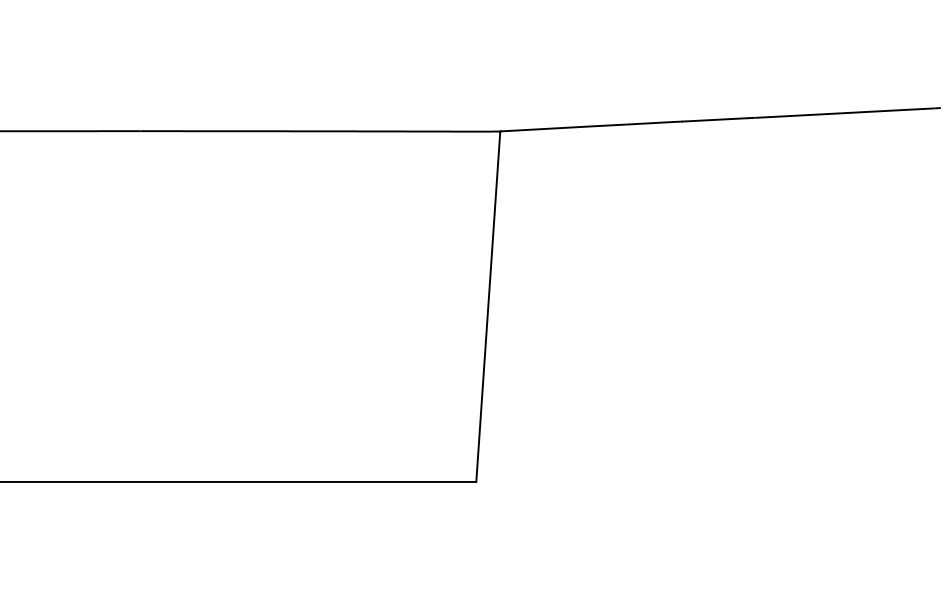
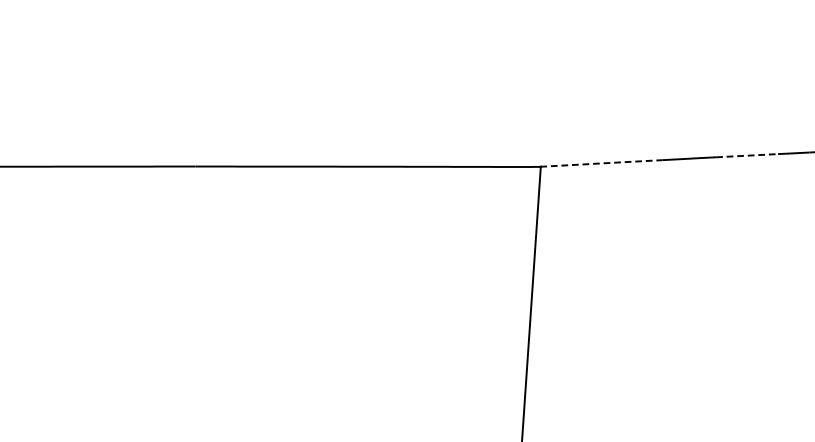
line: (715, 119) -> (747, 155), solid -> dashed
line: (564, 127) -> (602, 163), solid -> dashed

